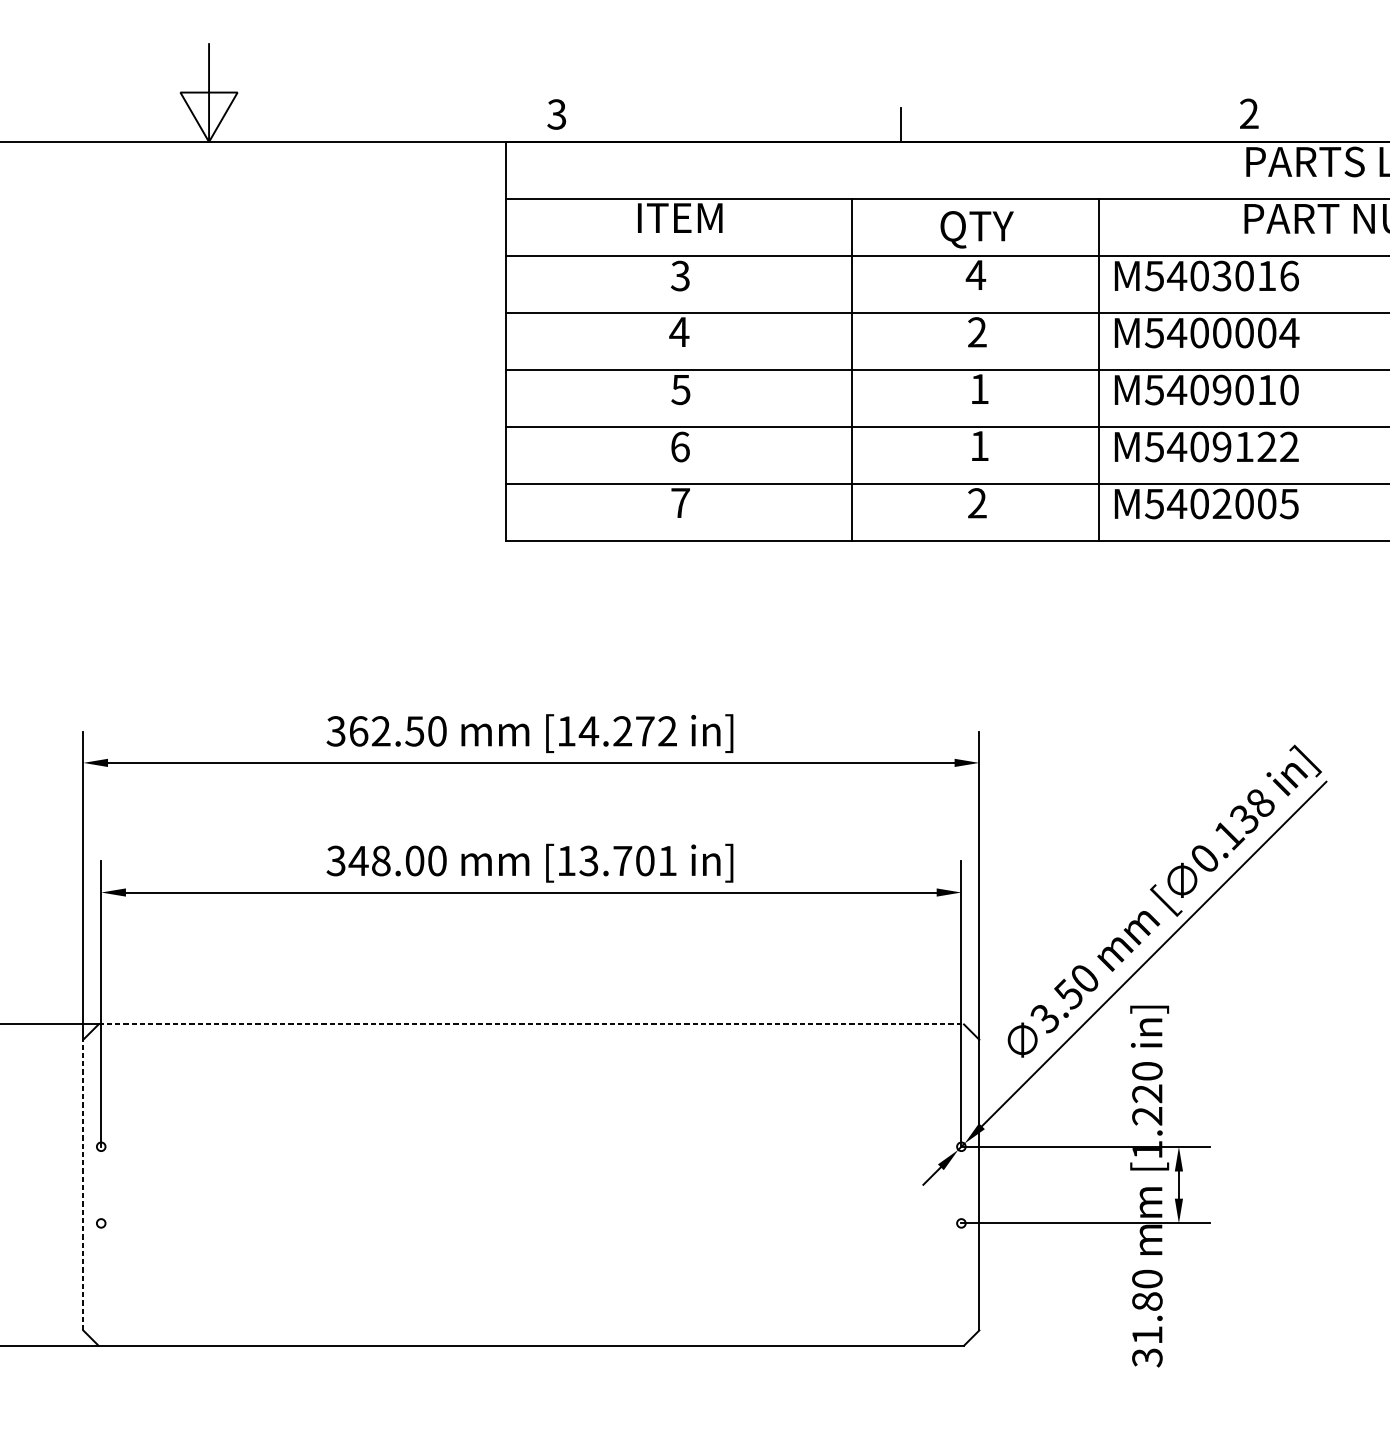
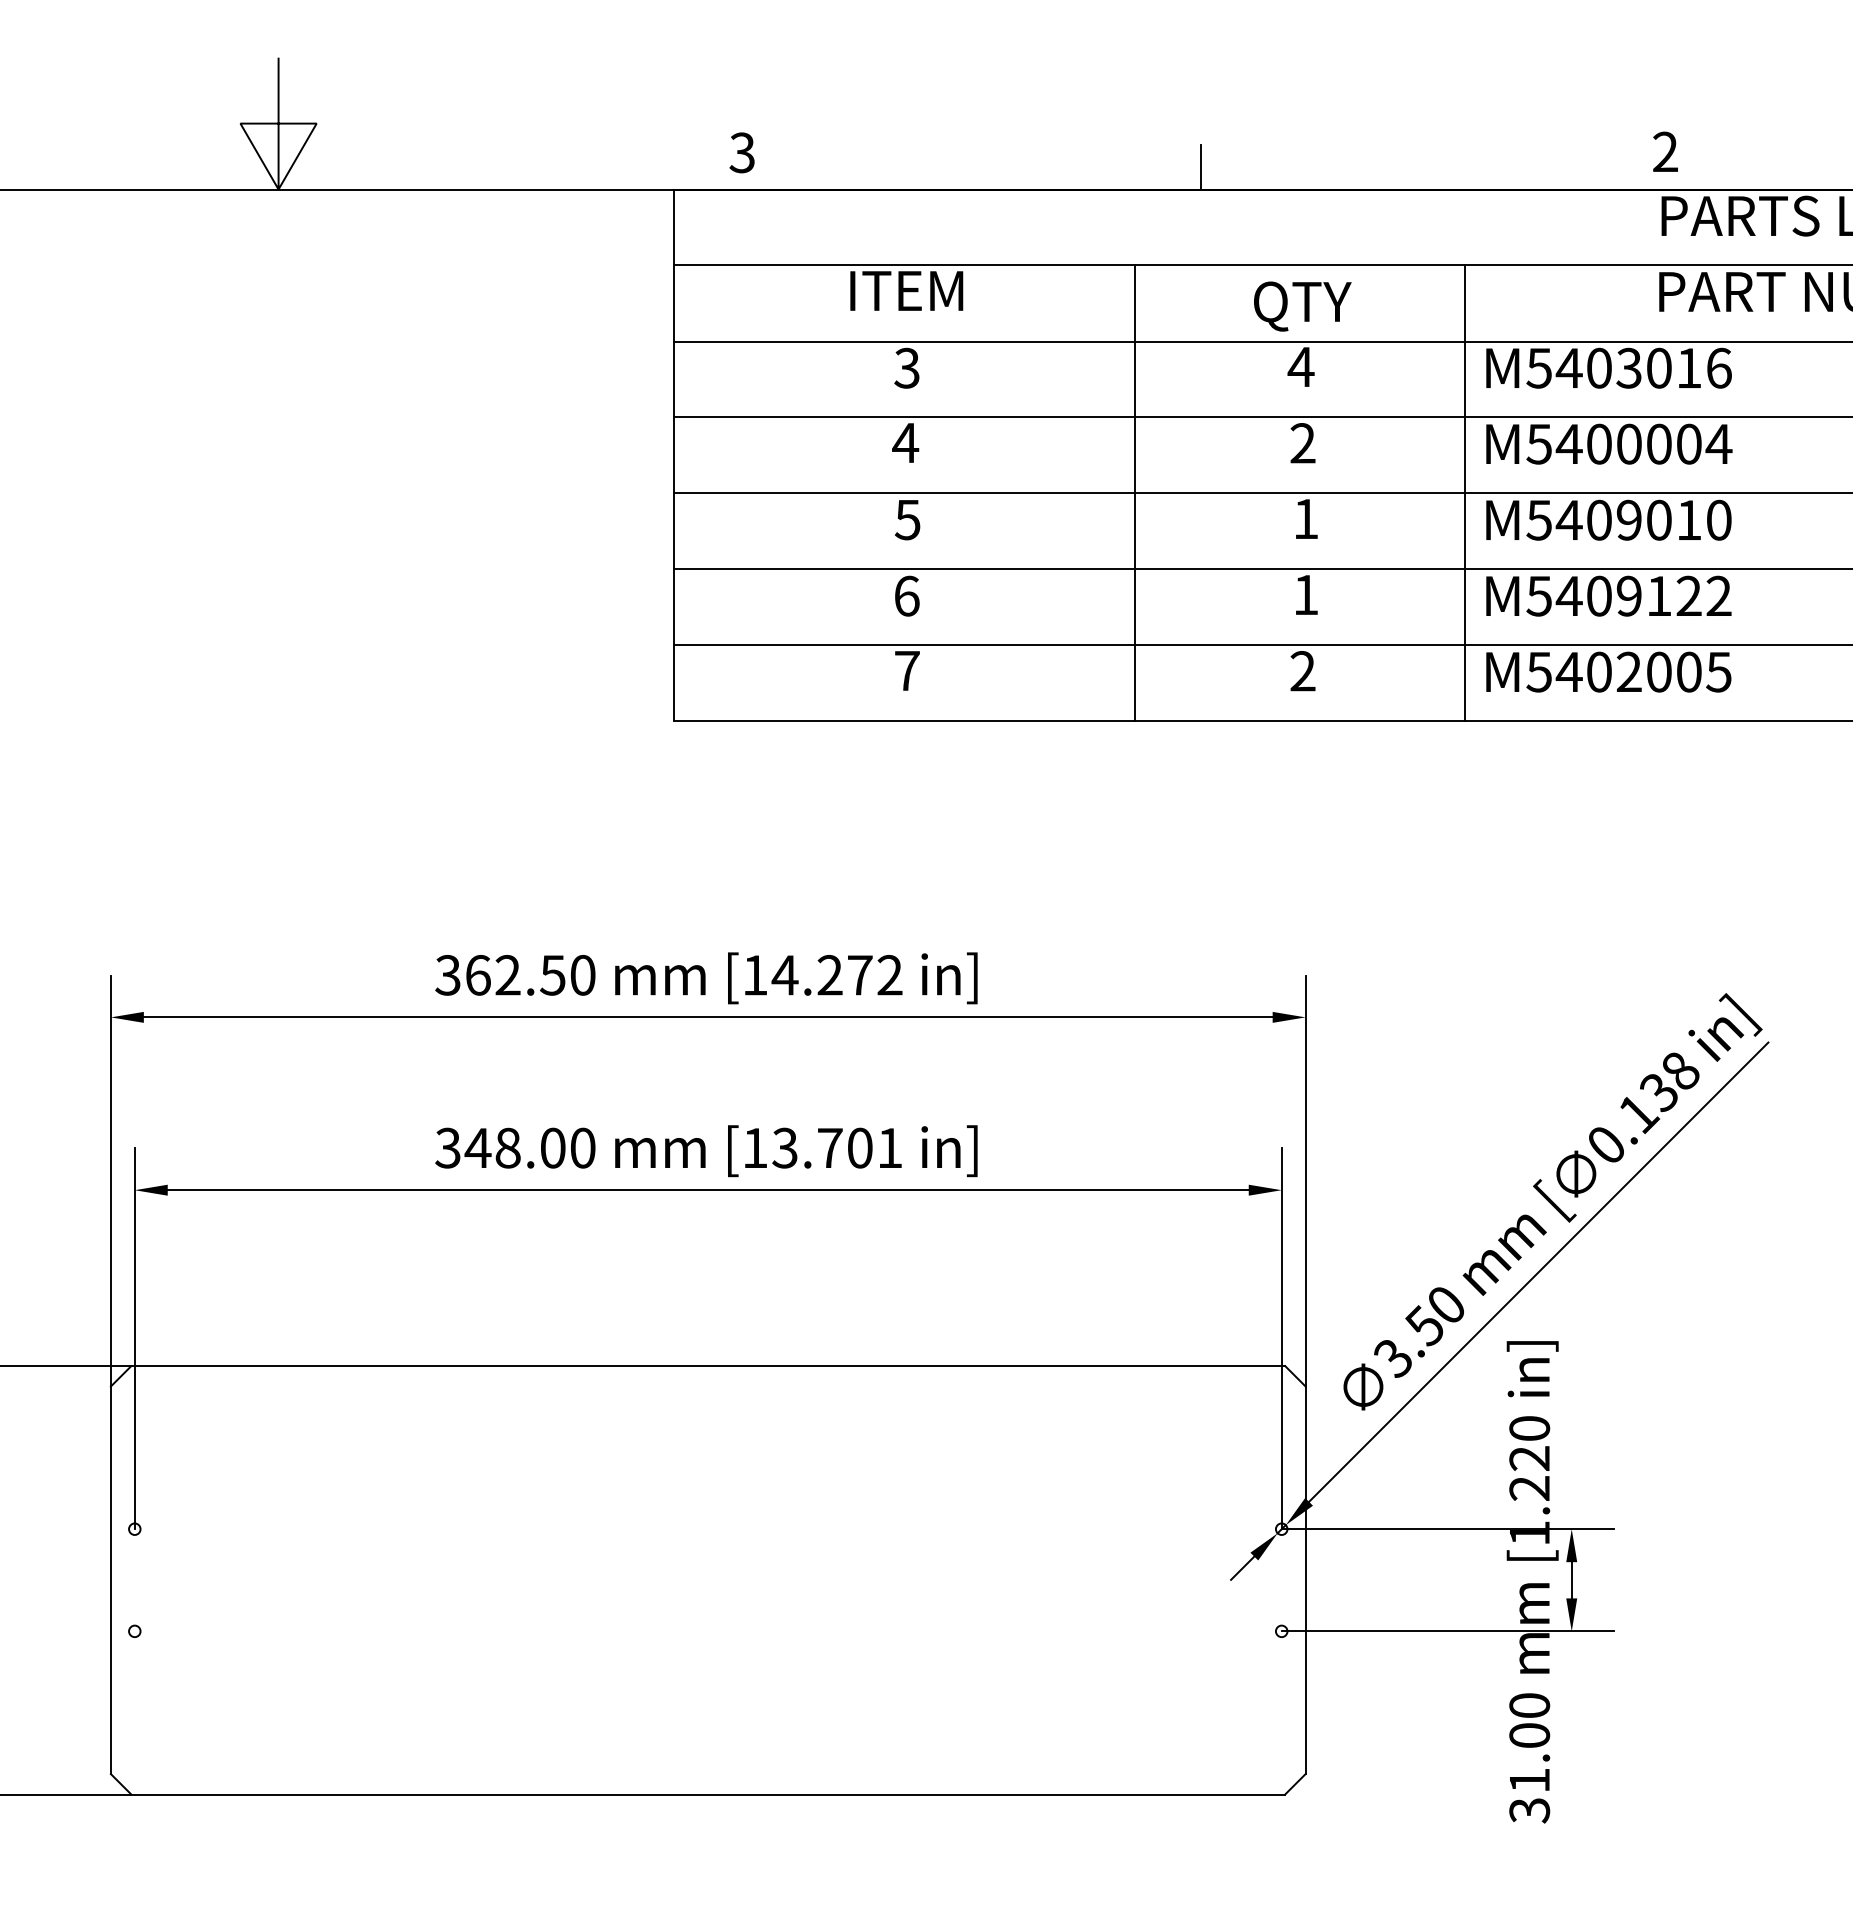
line: (531, 1024) -> (708, 1366), dashed -> solid
line: (83, 1185) -> (110, 1580), dashed -> solid
text: (1147, 1301) -> (1529, 1735), 31.80 -> 31.00

